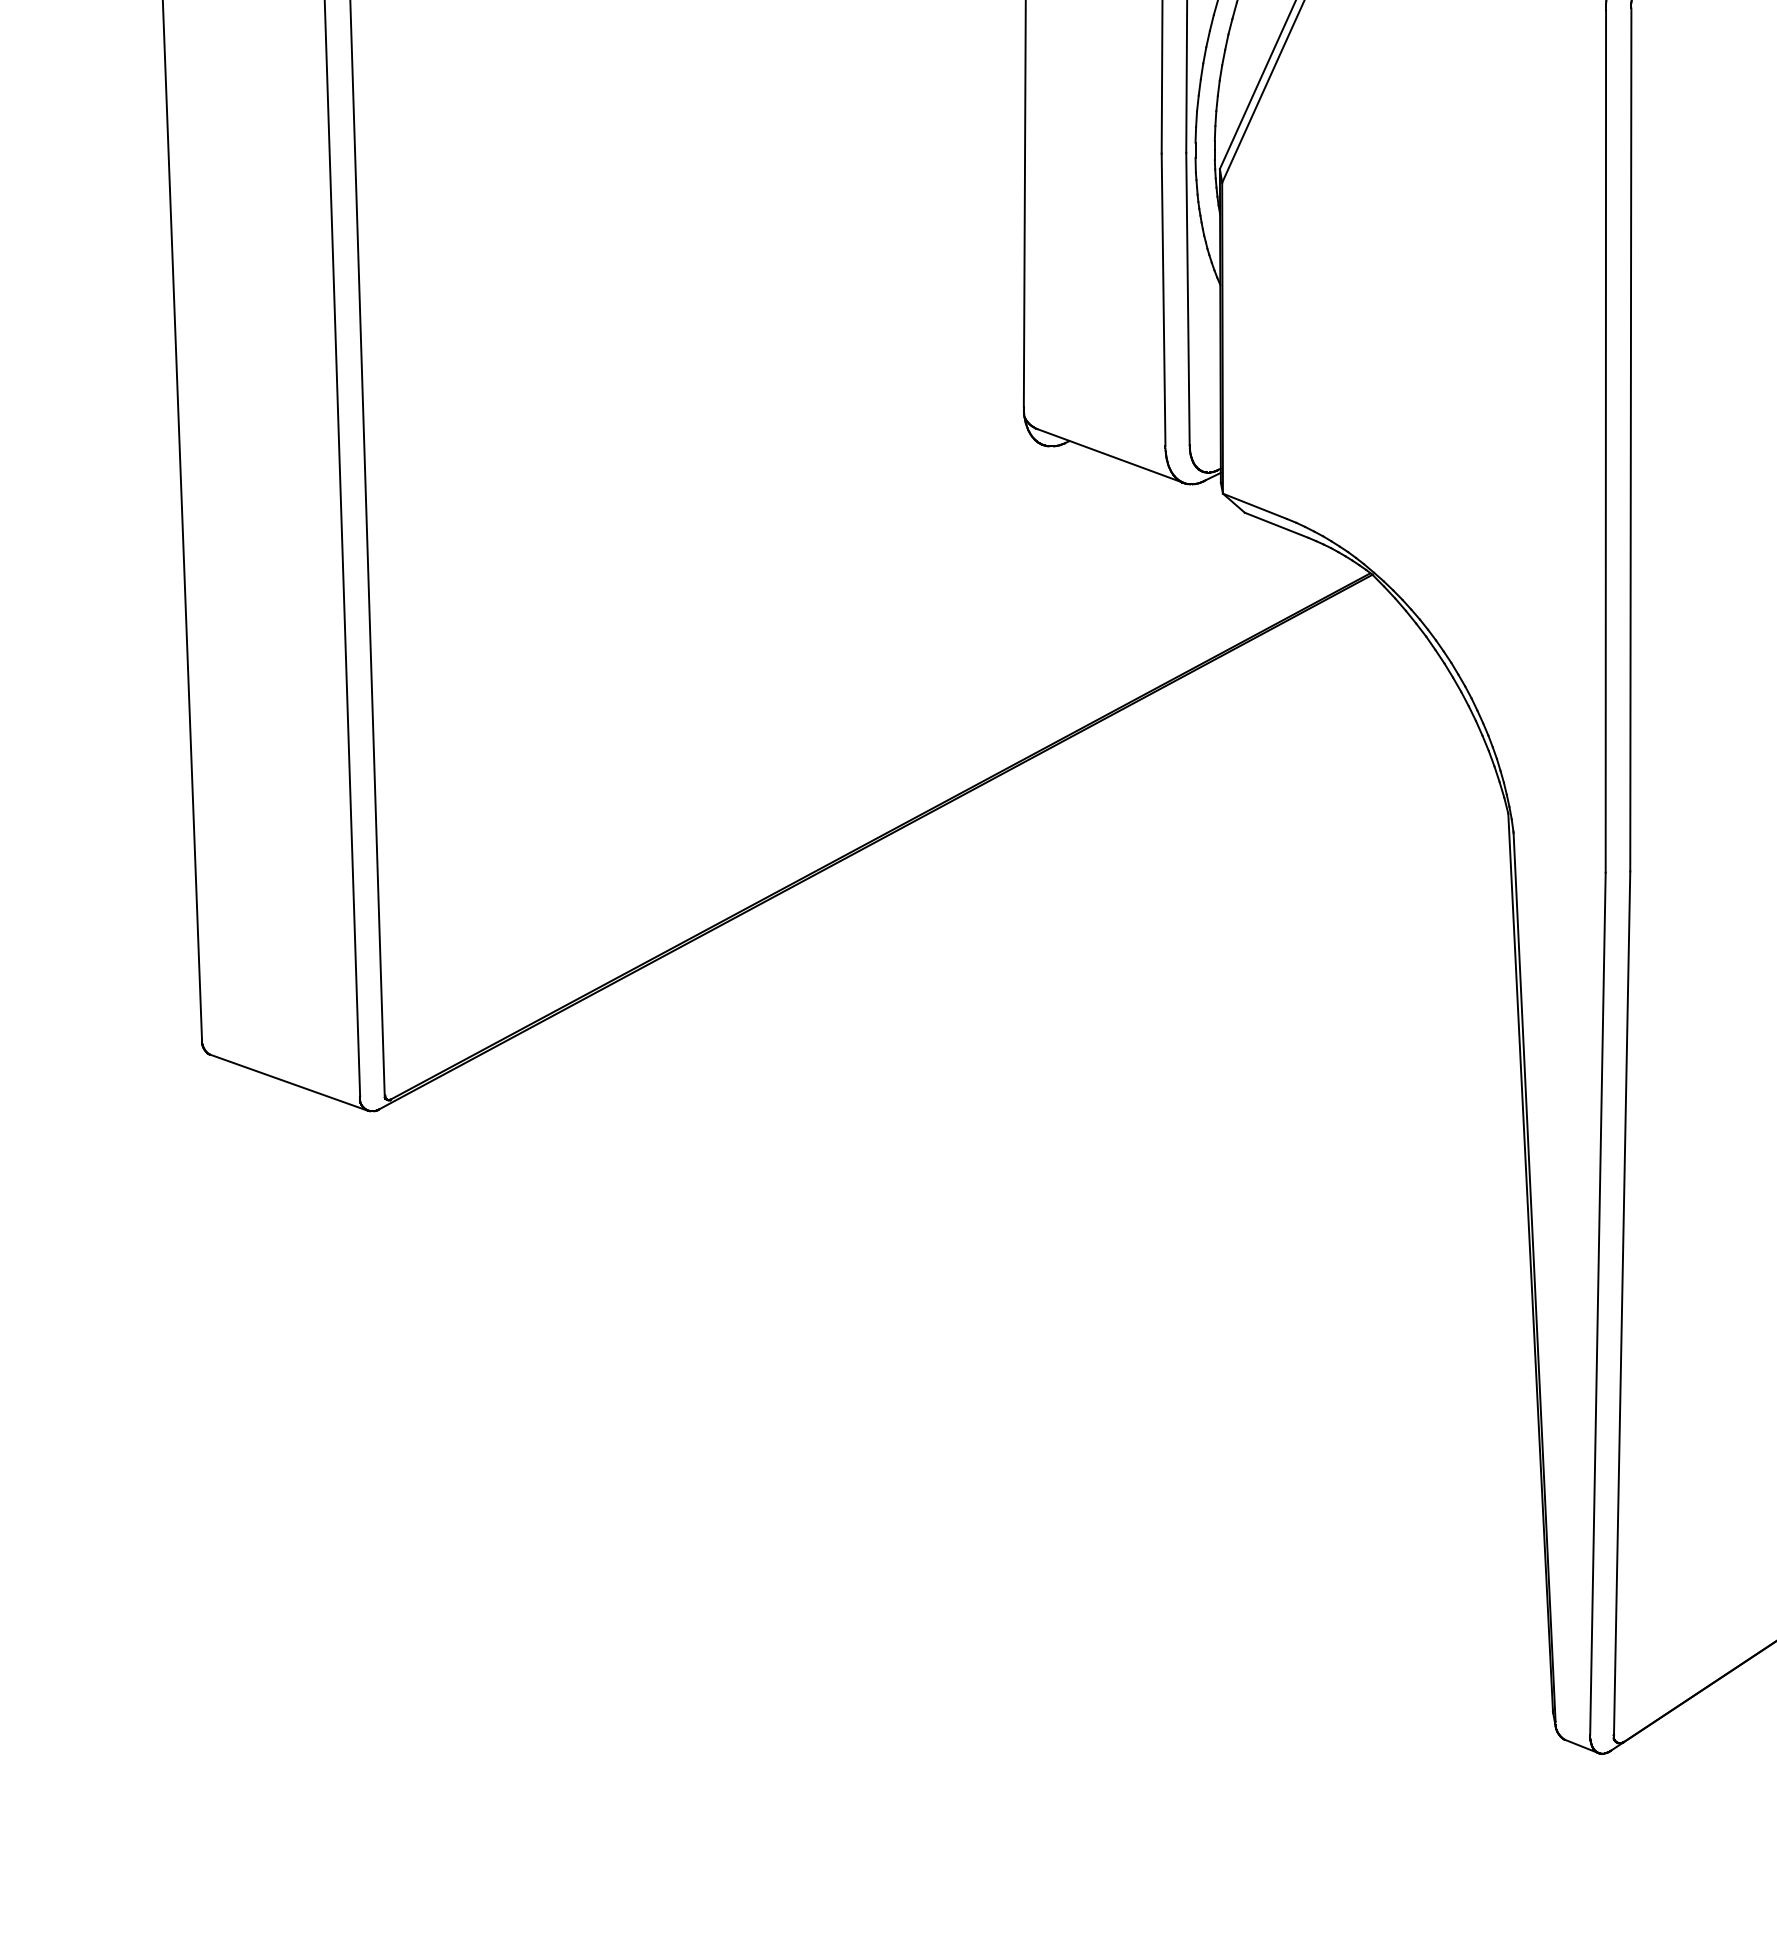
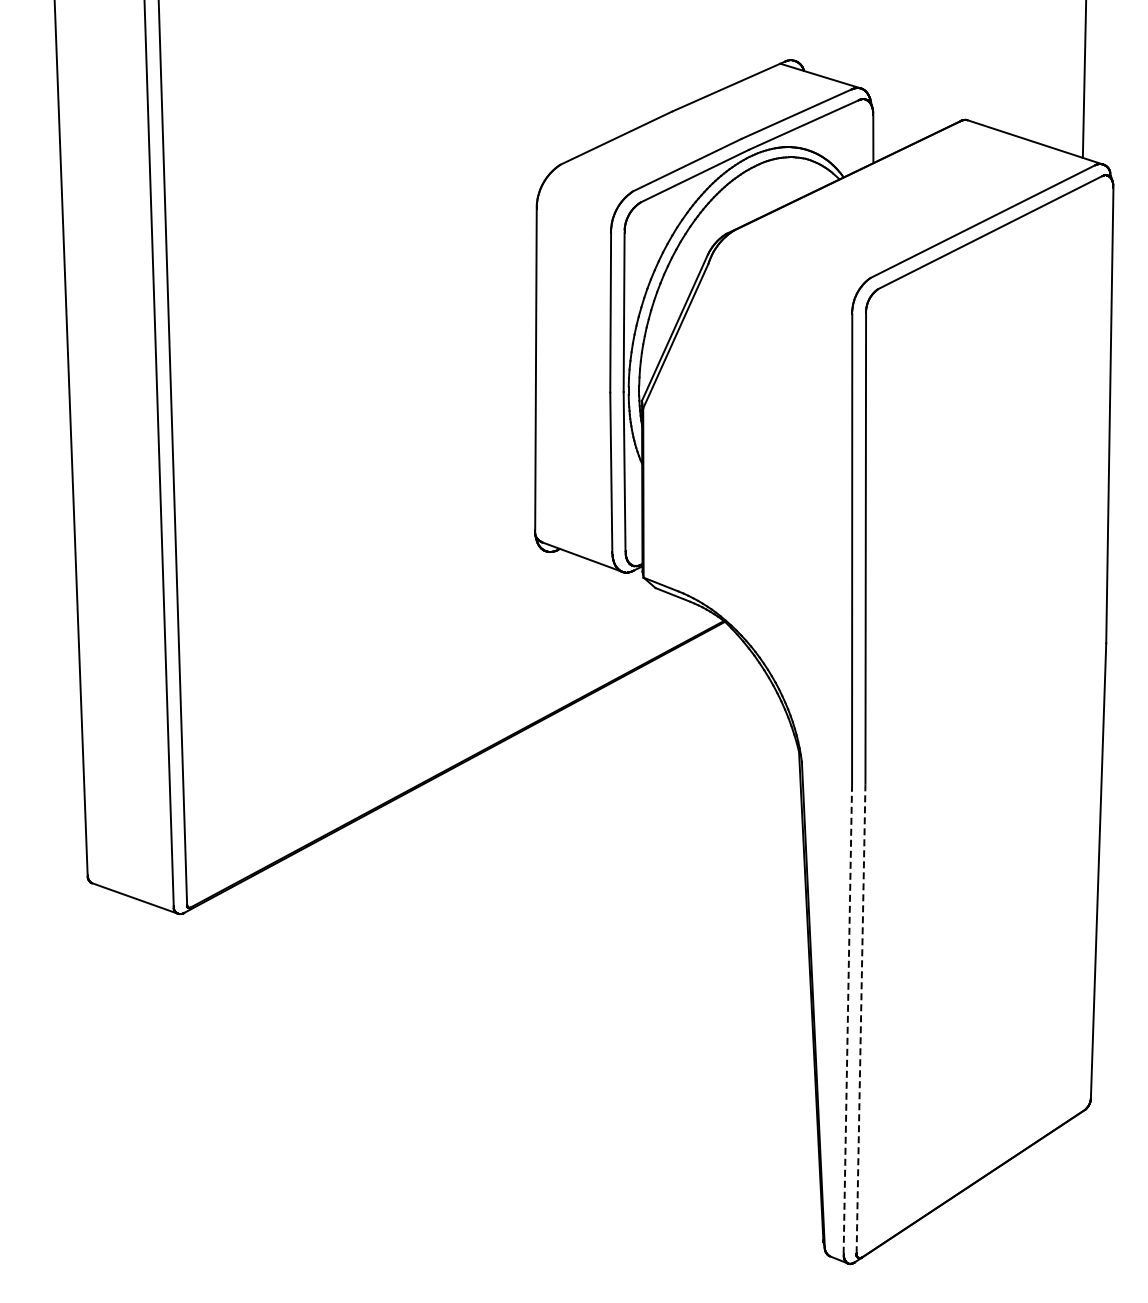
line: (1597, 1303) -> (847, 1018), solid -> dashed
line: (1622, 1303) -> (861, 1018), solid -> dashed

